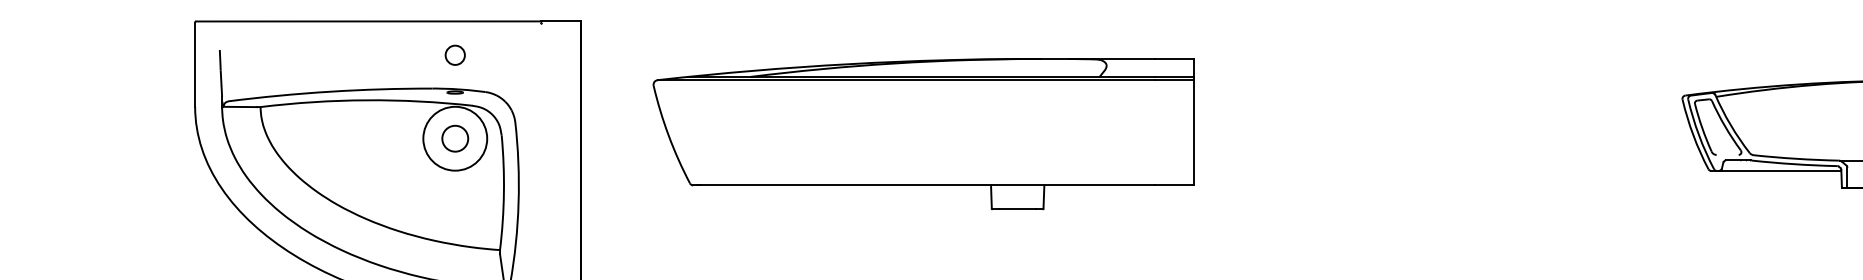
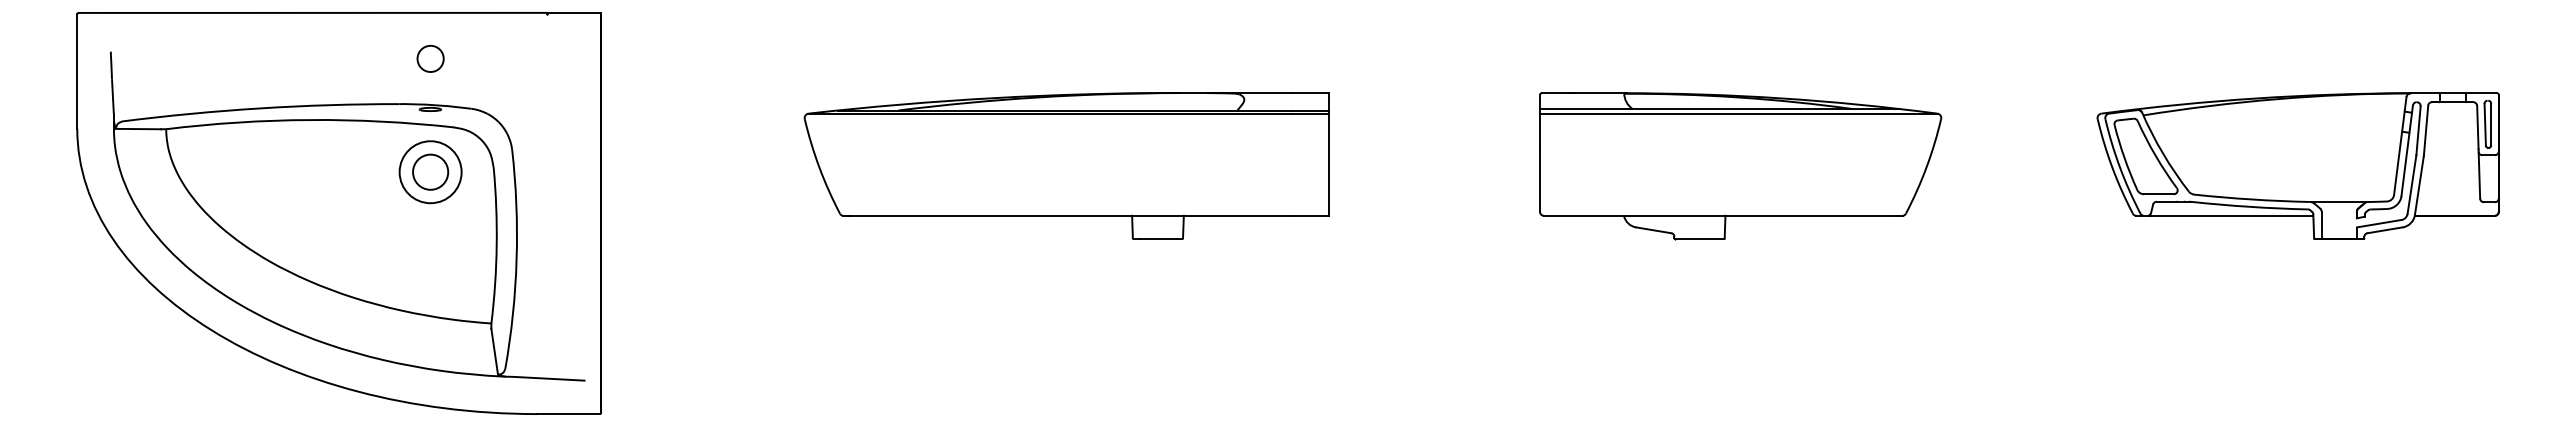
part: (923, 133) -> (1066, 165), size x0.71
part: (1419, 134) -> (1740, 166), added
circle: (455, 138) -> (430, 172), size x0.71
line: (1727, 155) -> (2158, 194), added

